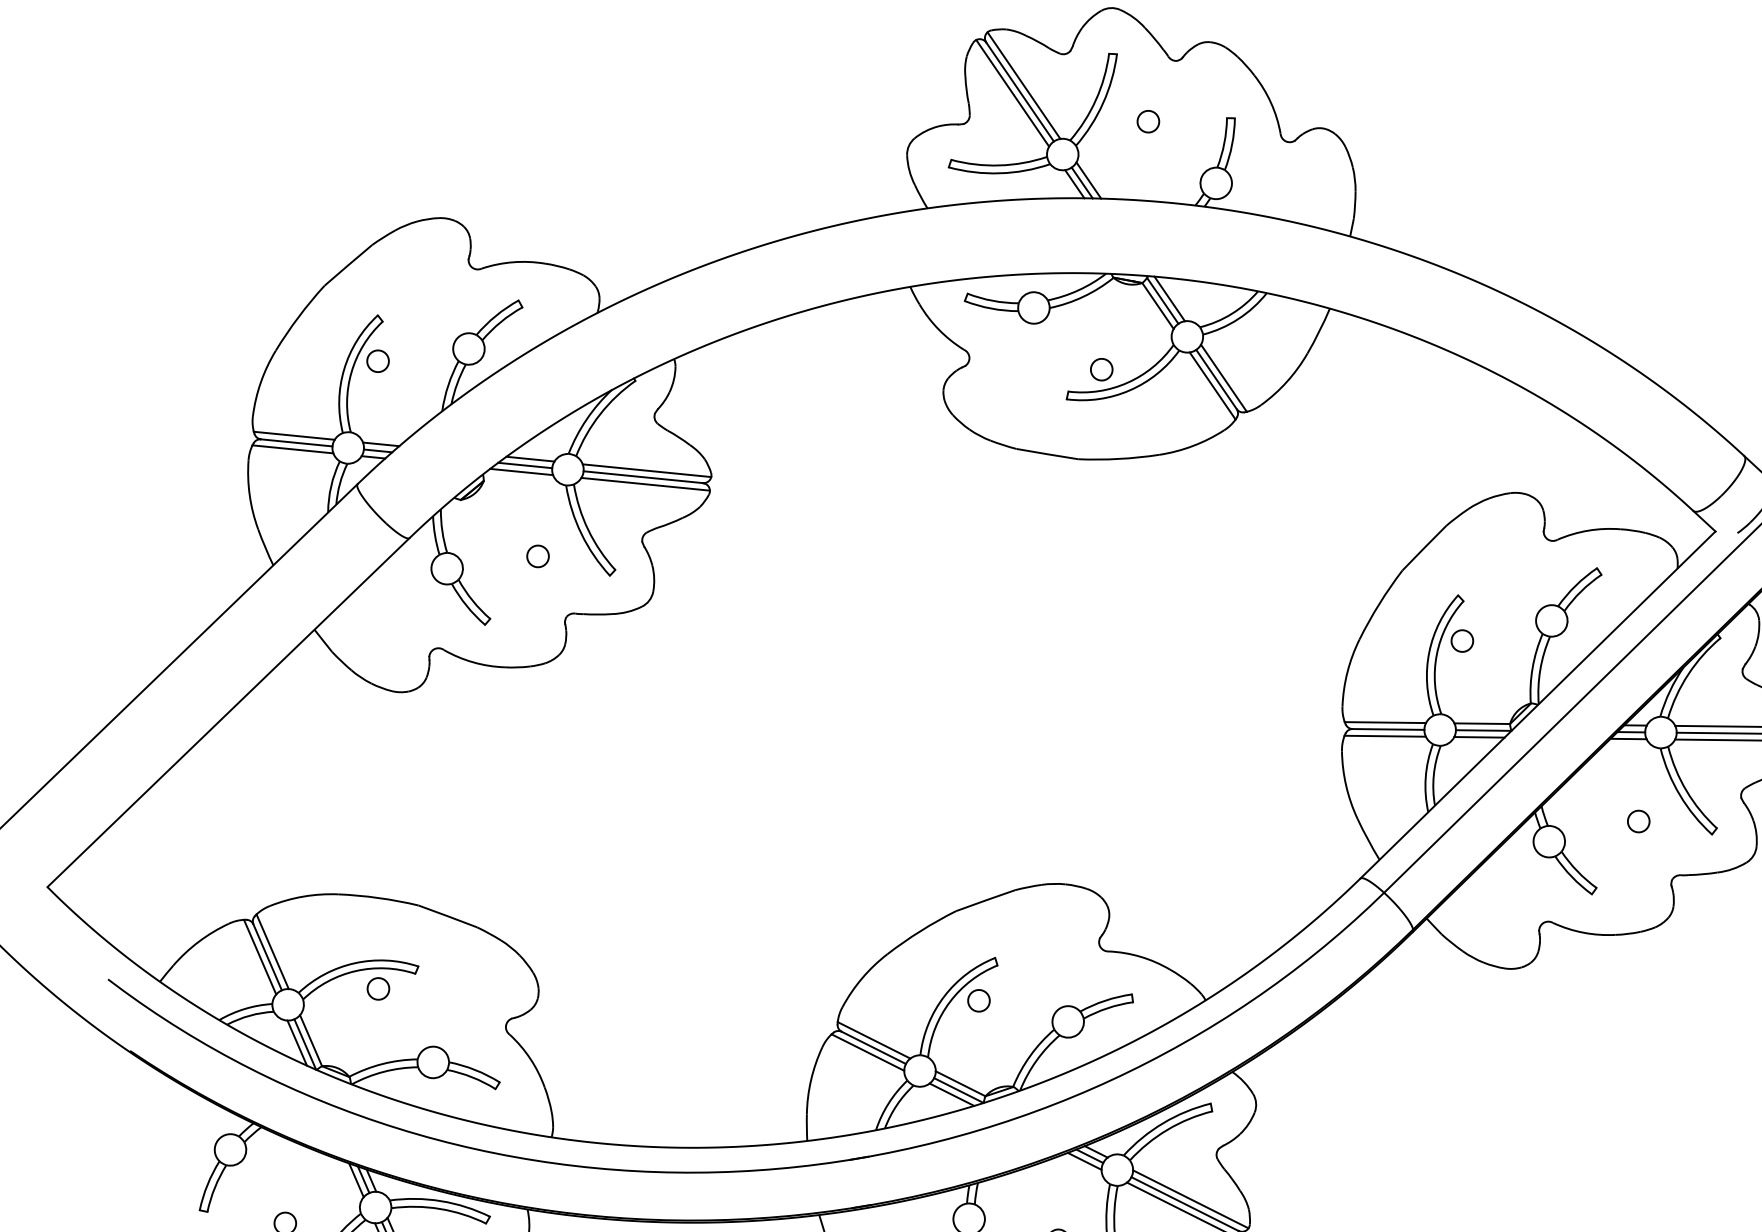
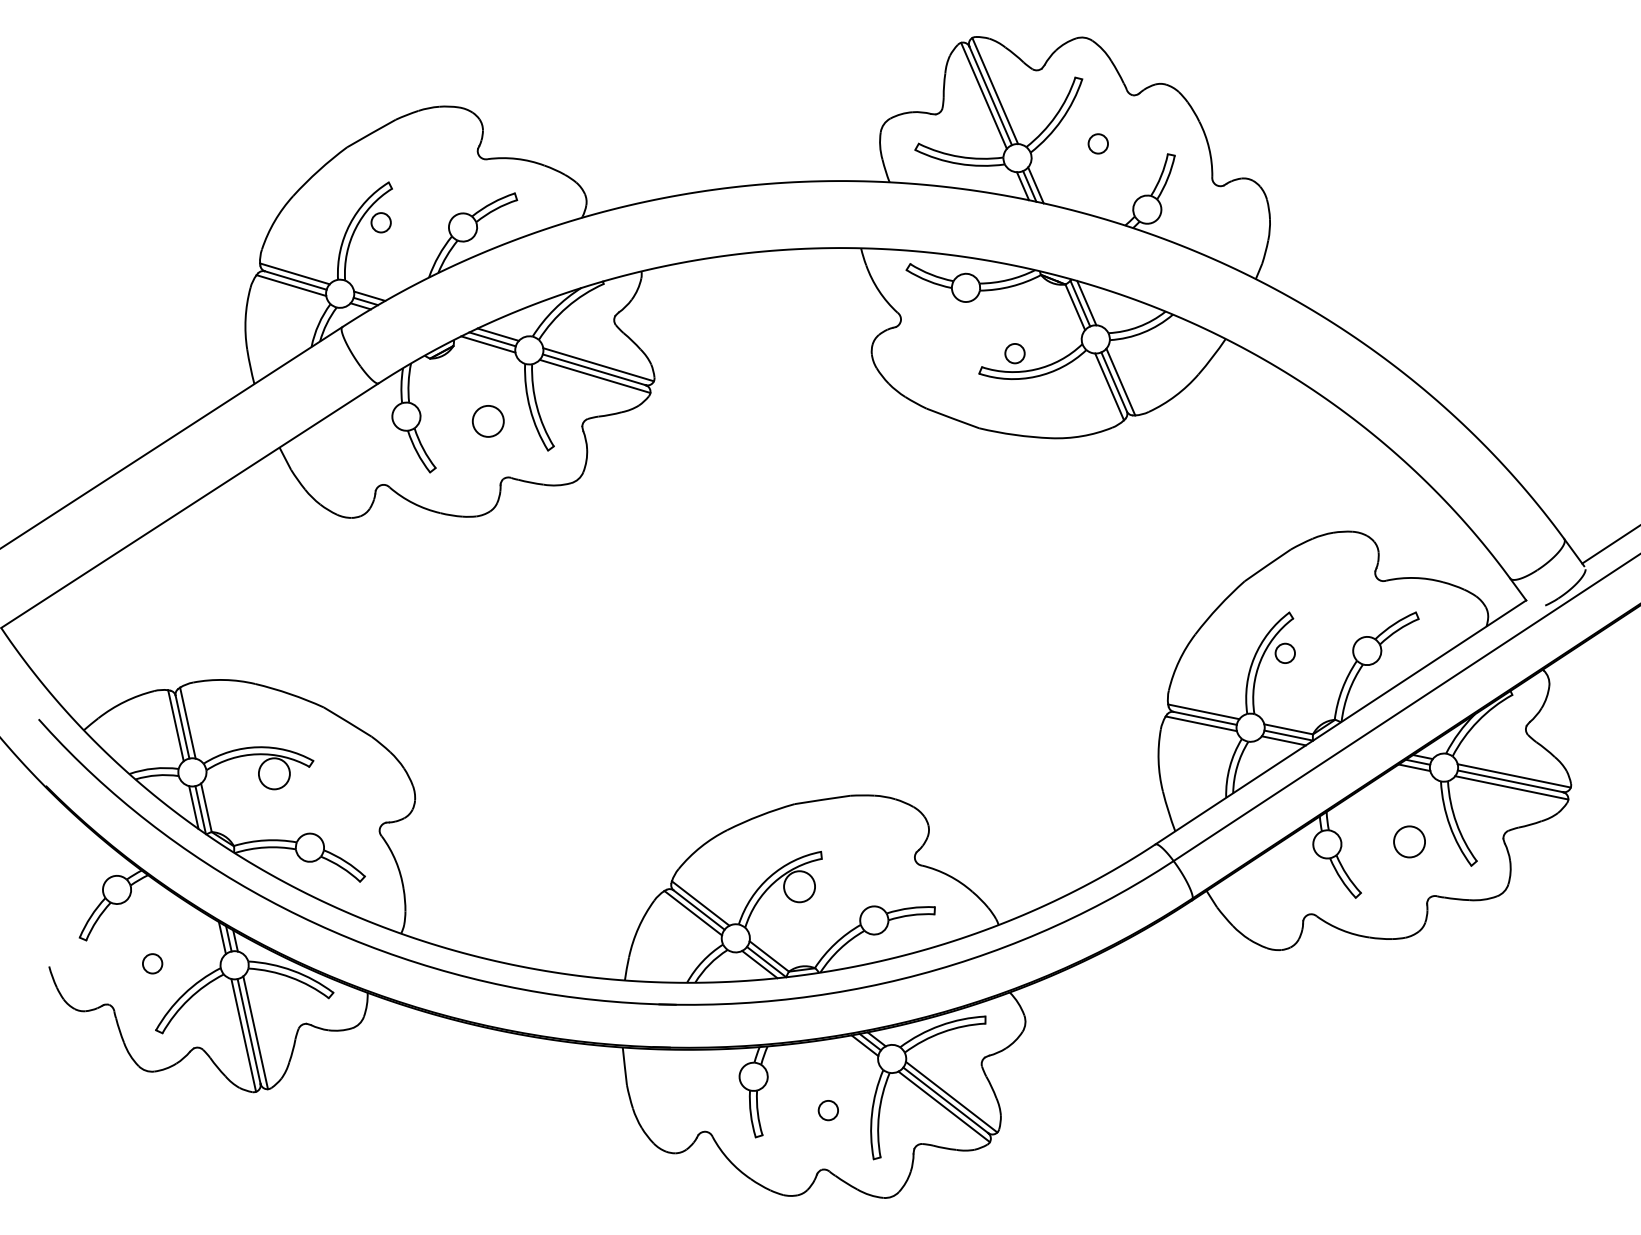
circle: (538, 556) -> (488, 421), size x1.6
circle: (1637, 821) -> (1408, 841), size x1.6
circle: (378, 988) -> (274, 773), size x1.6
circle: (978, 1000) -> (799, 886), size x1.6

